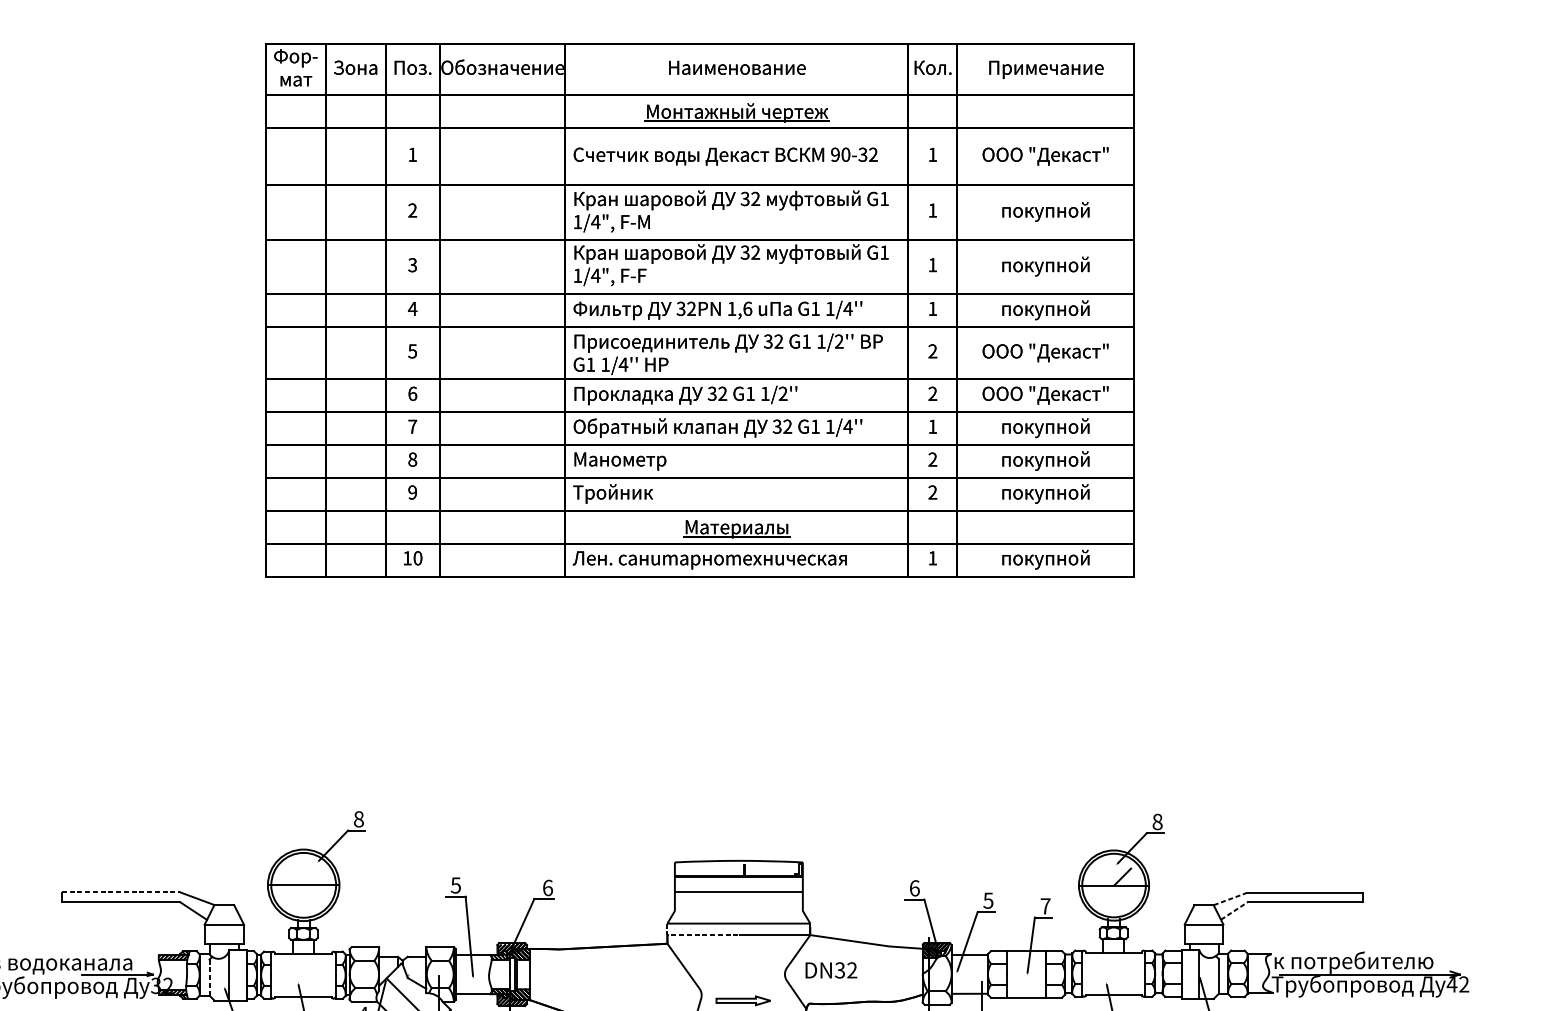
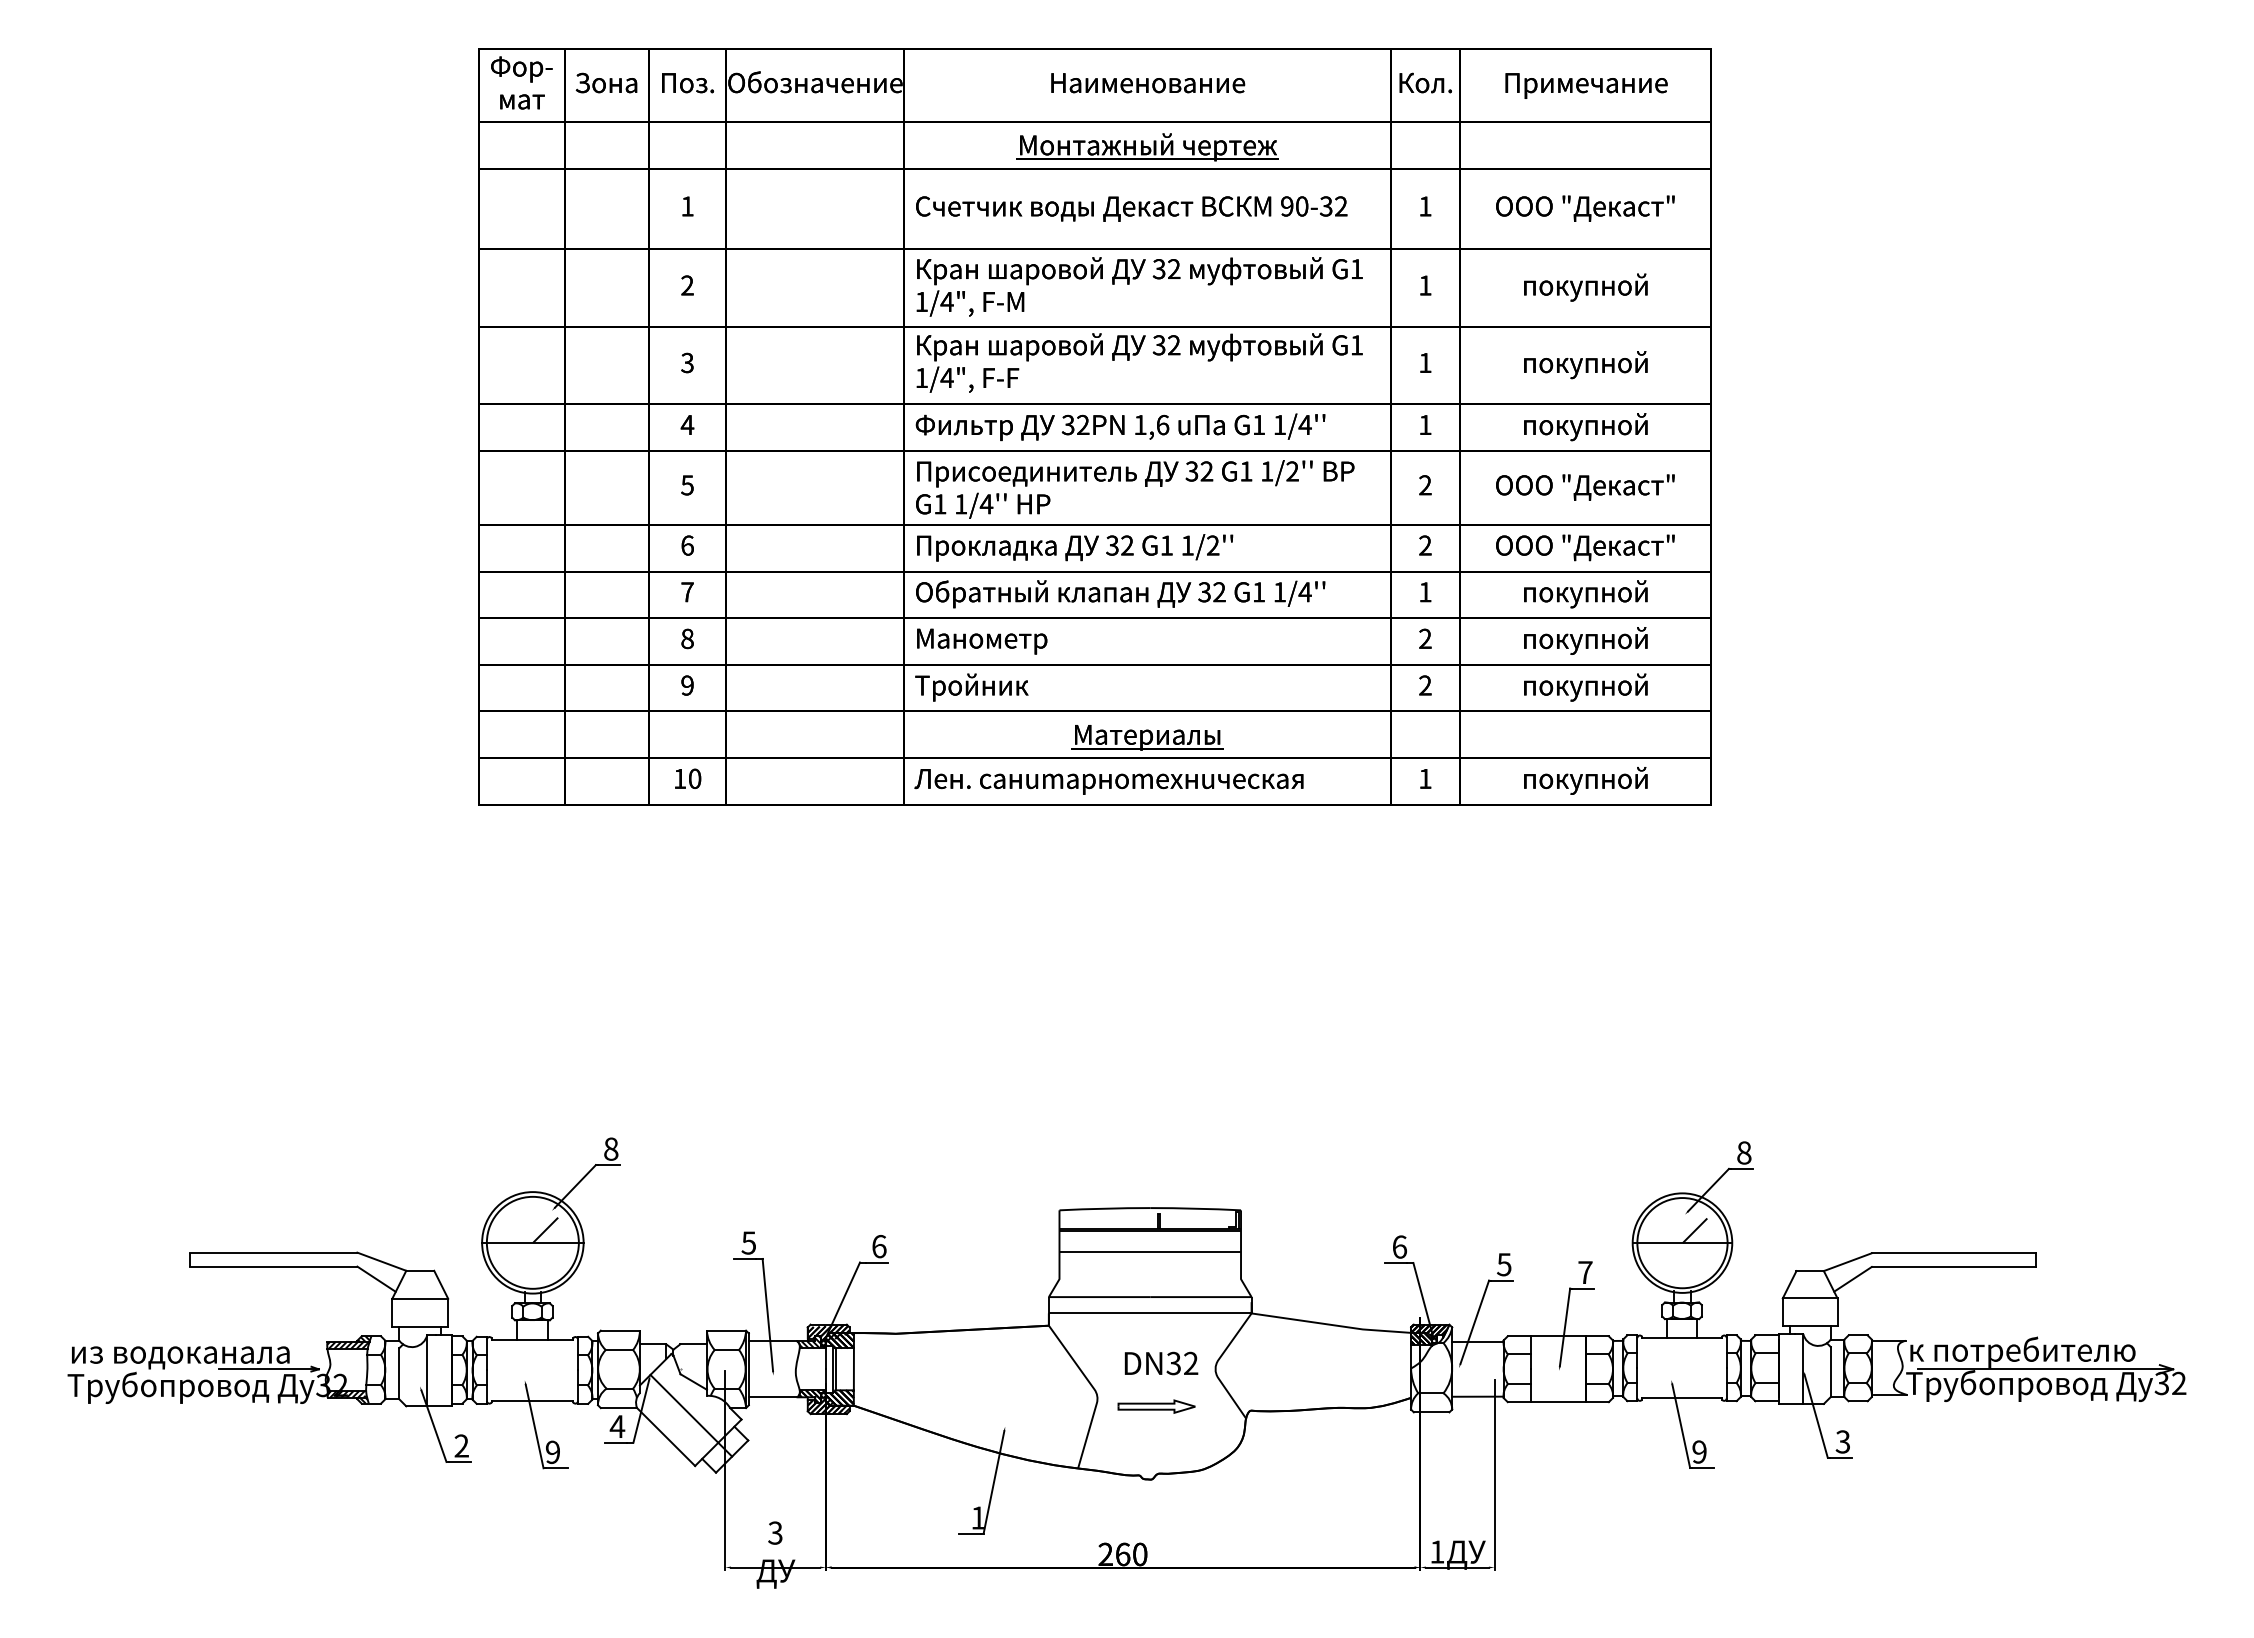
line: (312, 876) -> (545, 1230), added
line: (120, 892) -> (273, 1252), dashed -> solid
line: (1230, 899) -> (1847, 1262), dashed -> solid
line: (1234, 911) -> (1853, 1279), dashed -> solid
line: (696, 935) -> (1090, 1313), dashed -> solid
text: (831, 970) -> (1161, 1363), moved
line: (209, 977) -> (399, 1373), dashed -> solid
text: (1451, 984) -> (2161, 1383), 42 -> 32

